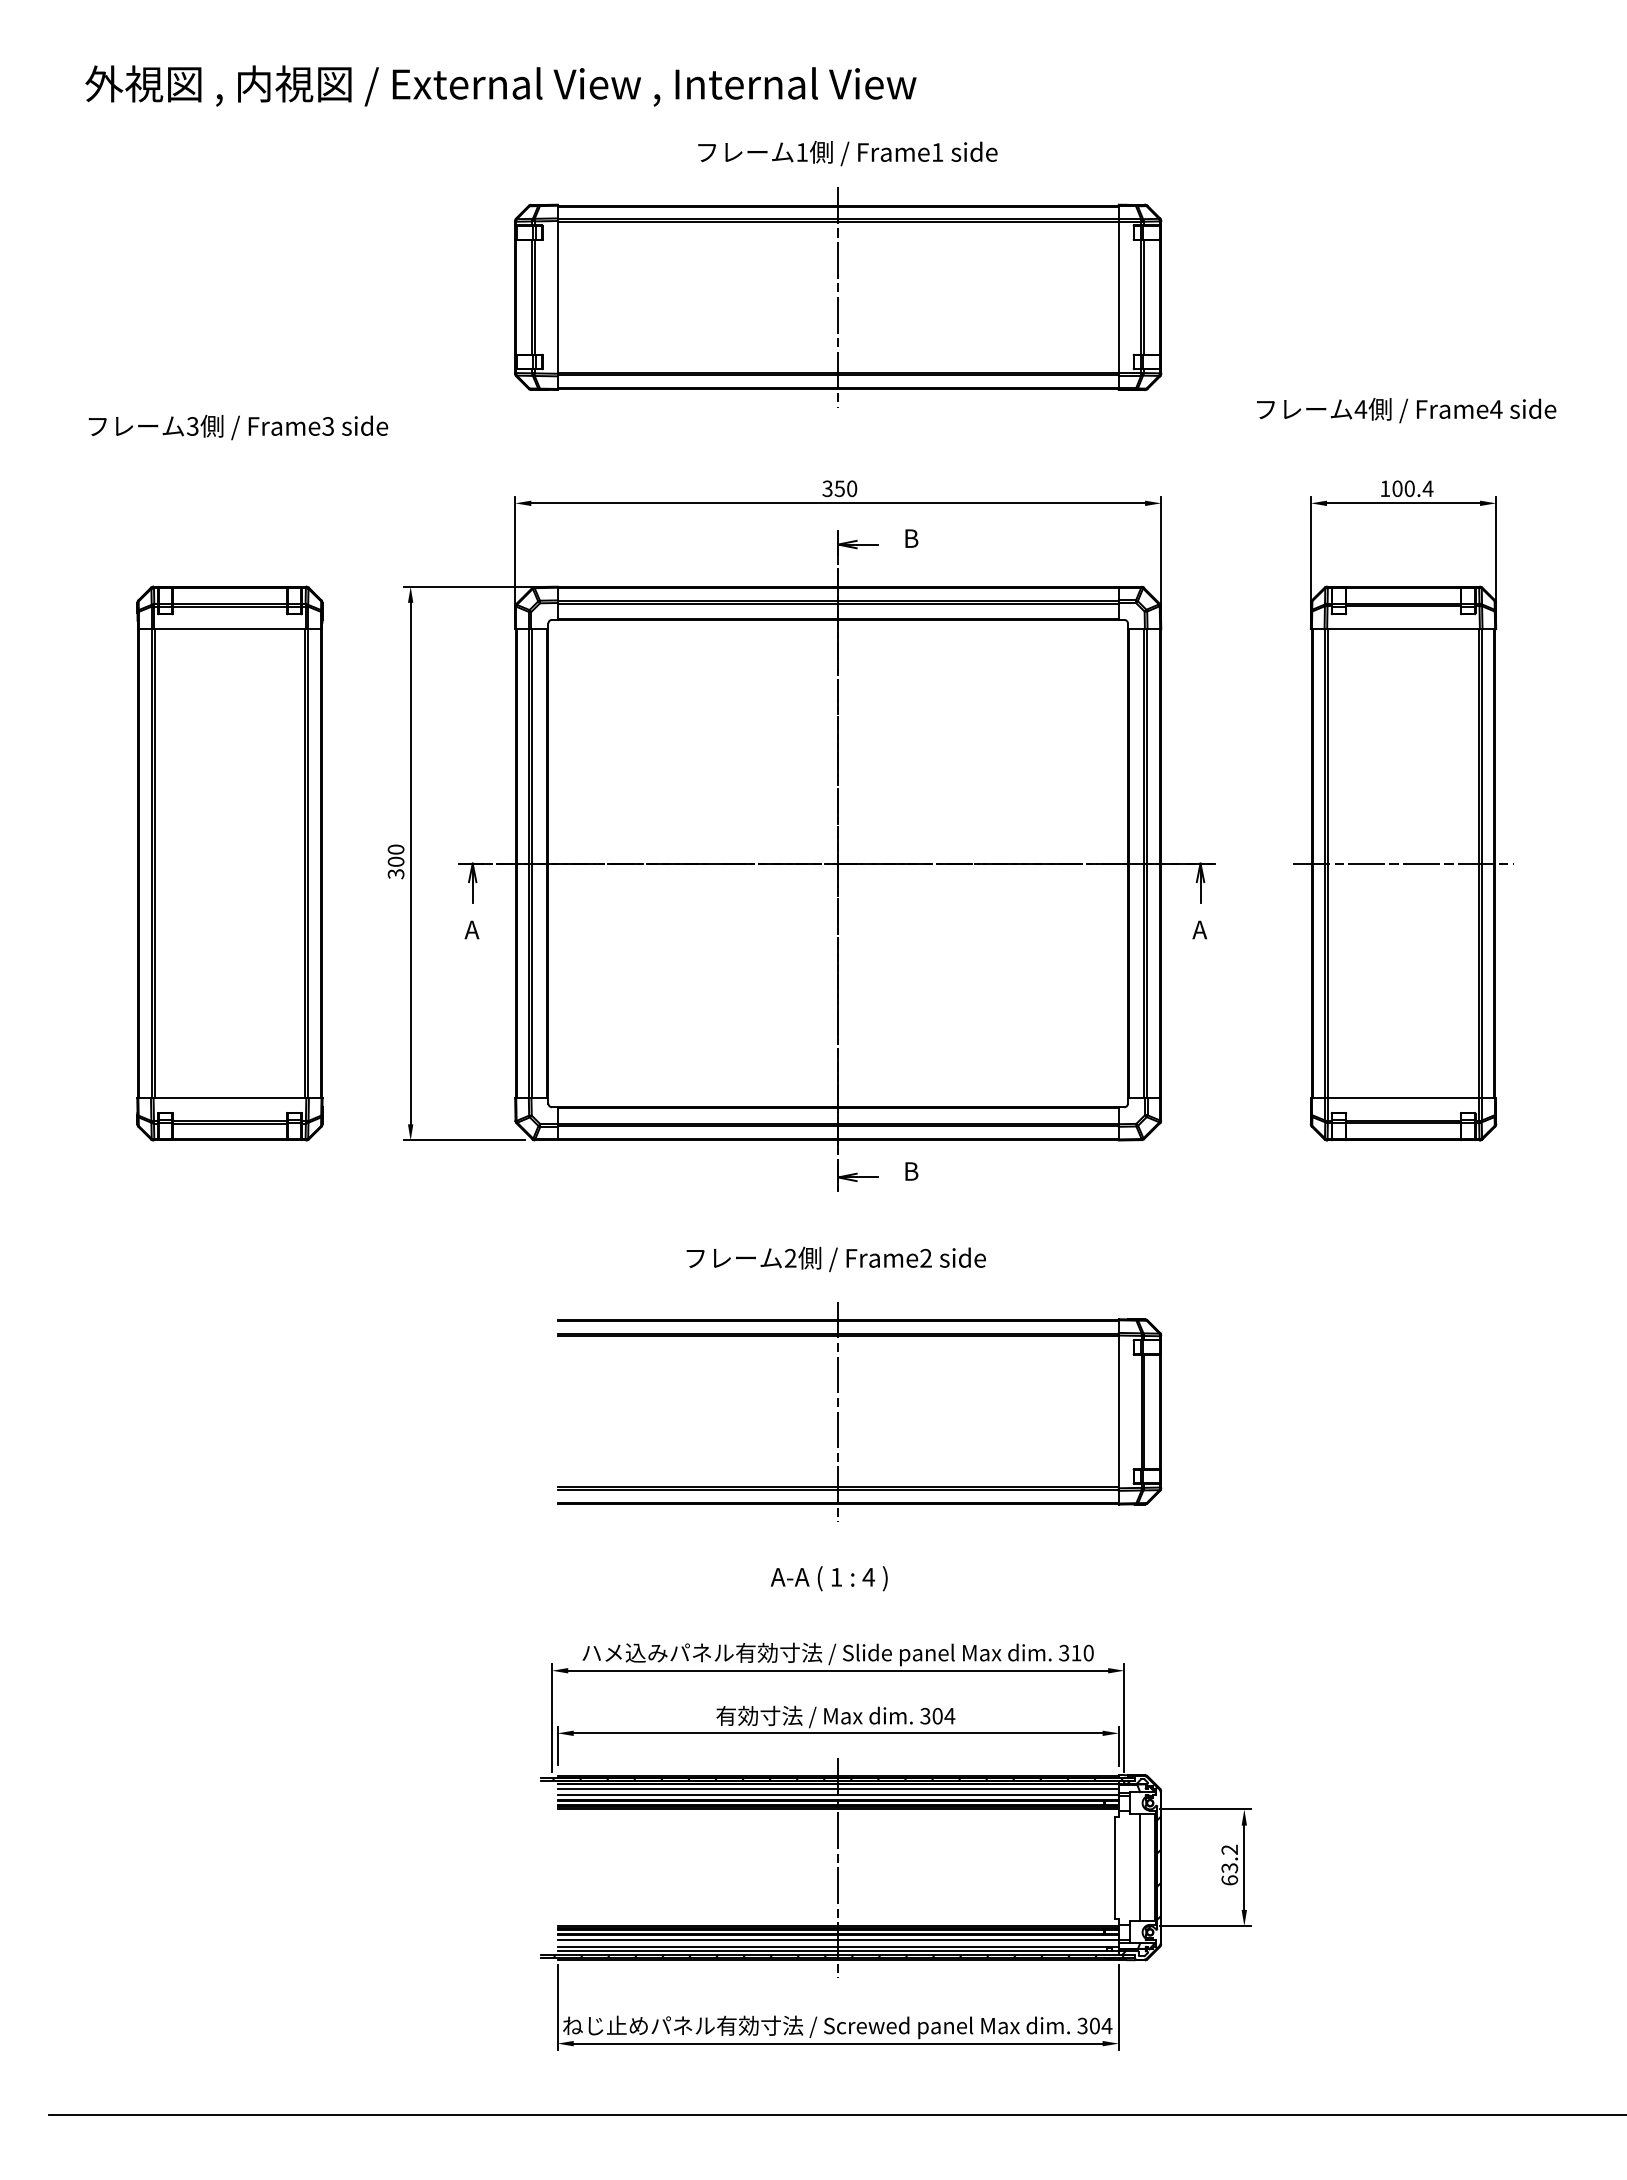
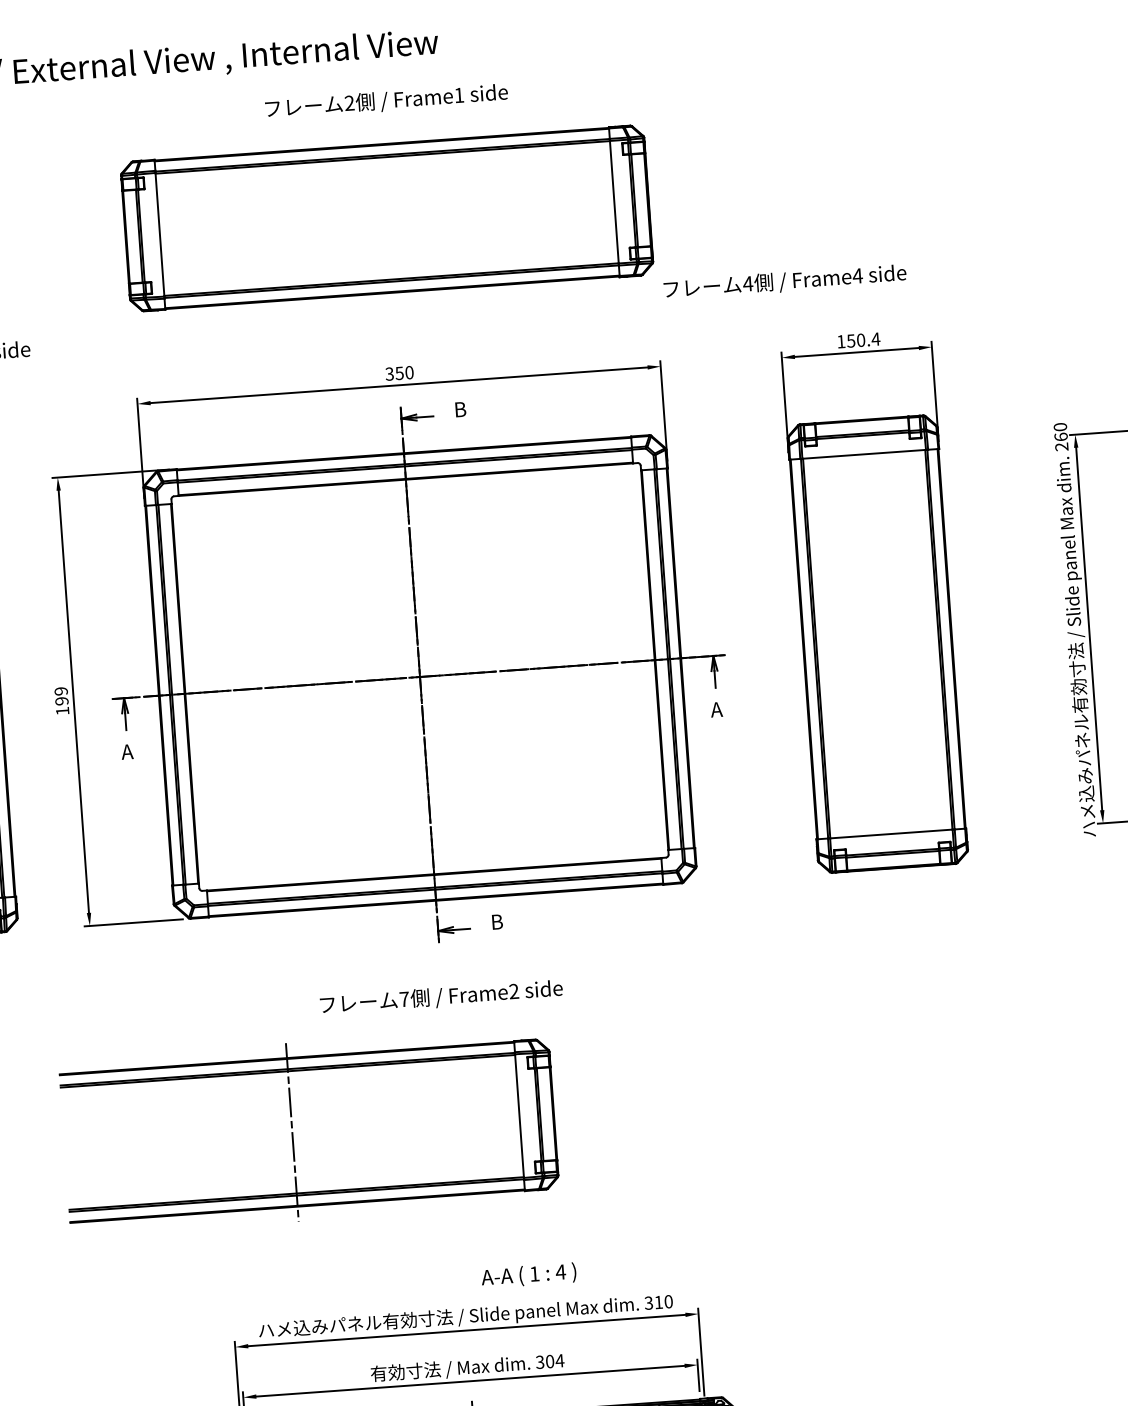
text: (801, 152) -> (349, 103), 1 -> 2
line: (838, 297) -> (387, 218), removed
text: (1406, 410) -> (785, 282), moved
text: (1397, 488) -> (851, 340), 100.4 -> 150.4
text: (395, 861) -> (61, 700), 300 -> 199
line: (1403, 863) -> (877, 644), removed
text: (790, 1257) -> (404, 998), 2 -> 7
part: (838, 1412) -> (292, 1132), moved
text: (828, 1578) -> (528, 1275), moved

